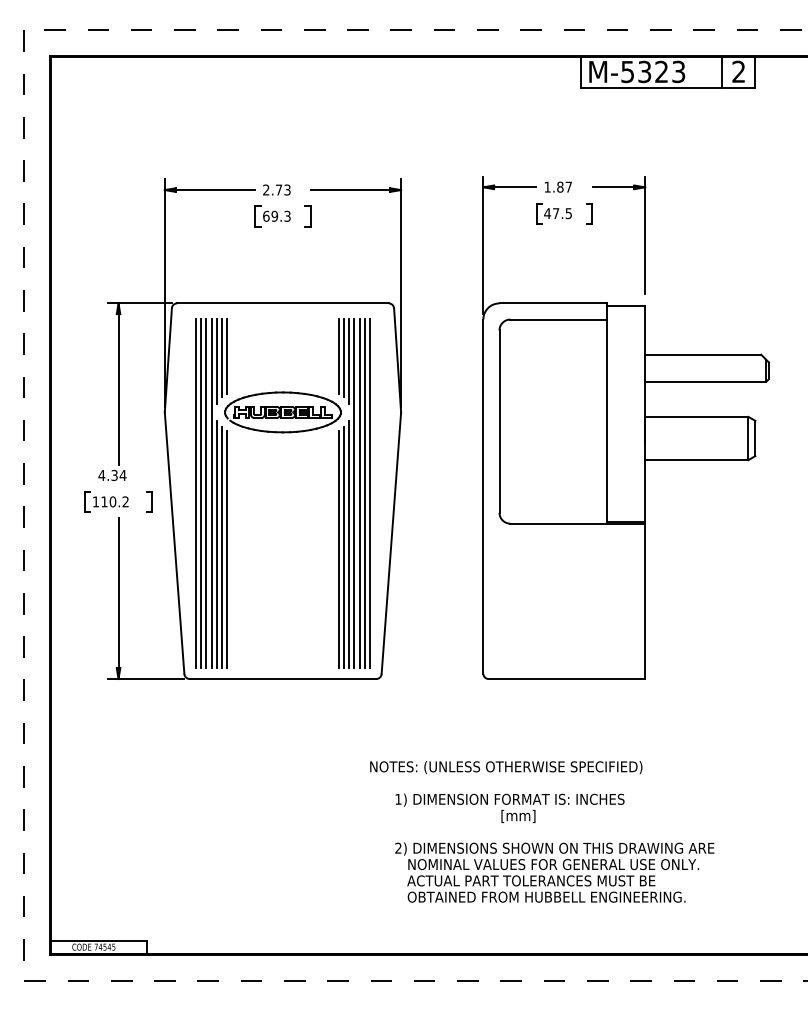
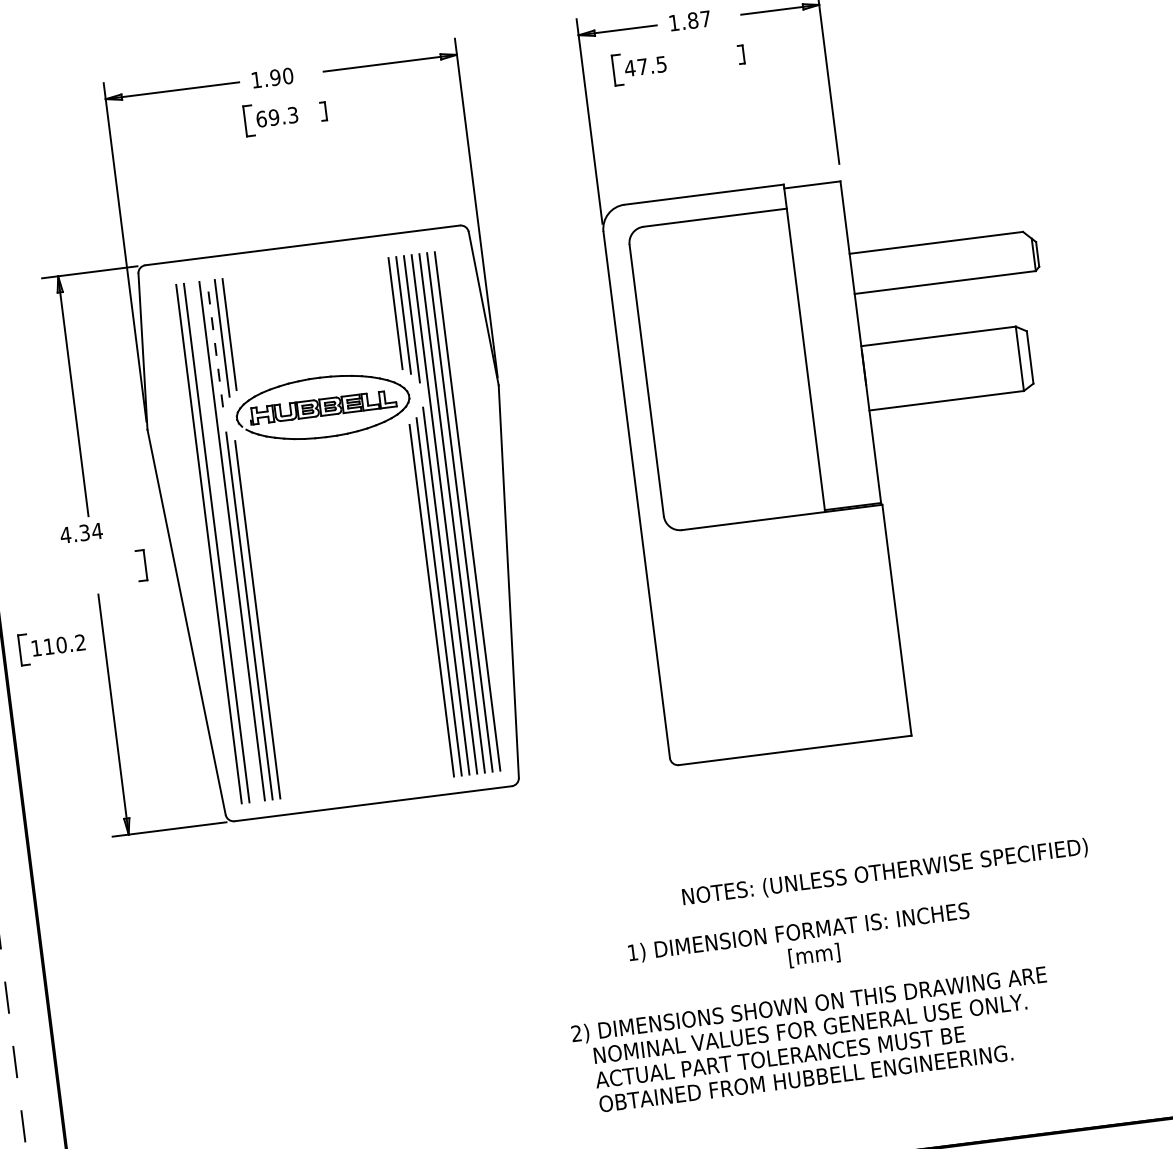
text: (276, 189) -> (271, 77), 2.73 -> 1.90
part: (553, 213) -> (638, 67), moved
part: (589, 213) -> (741, 54), size x0.6
part: (307, 216) -> (322, 111), size x0.6
line: (216, 360) -> (214, 342), solid -> dashed
line: (206, 492) -> (224, 540), removed
part: (106, 501) -> (51, 645), moved
line: (227, 549) -> (266, 621), removed
text: (506, 767) -> (885, 872), moved
text: (509, 807) -> (799, 943), moved

